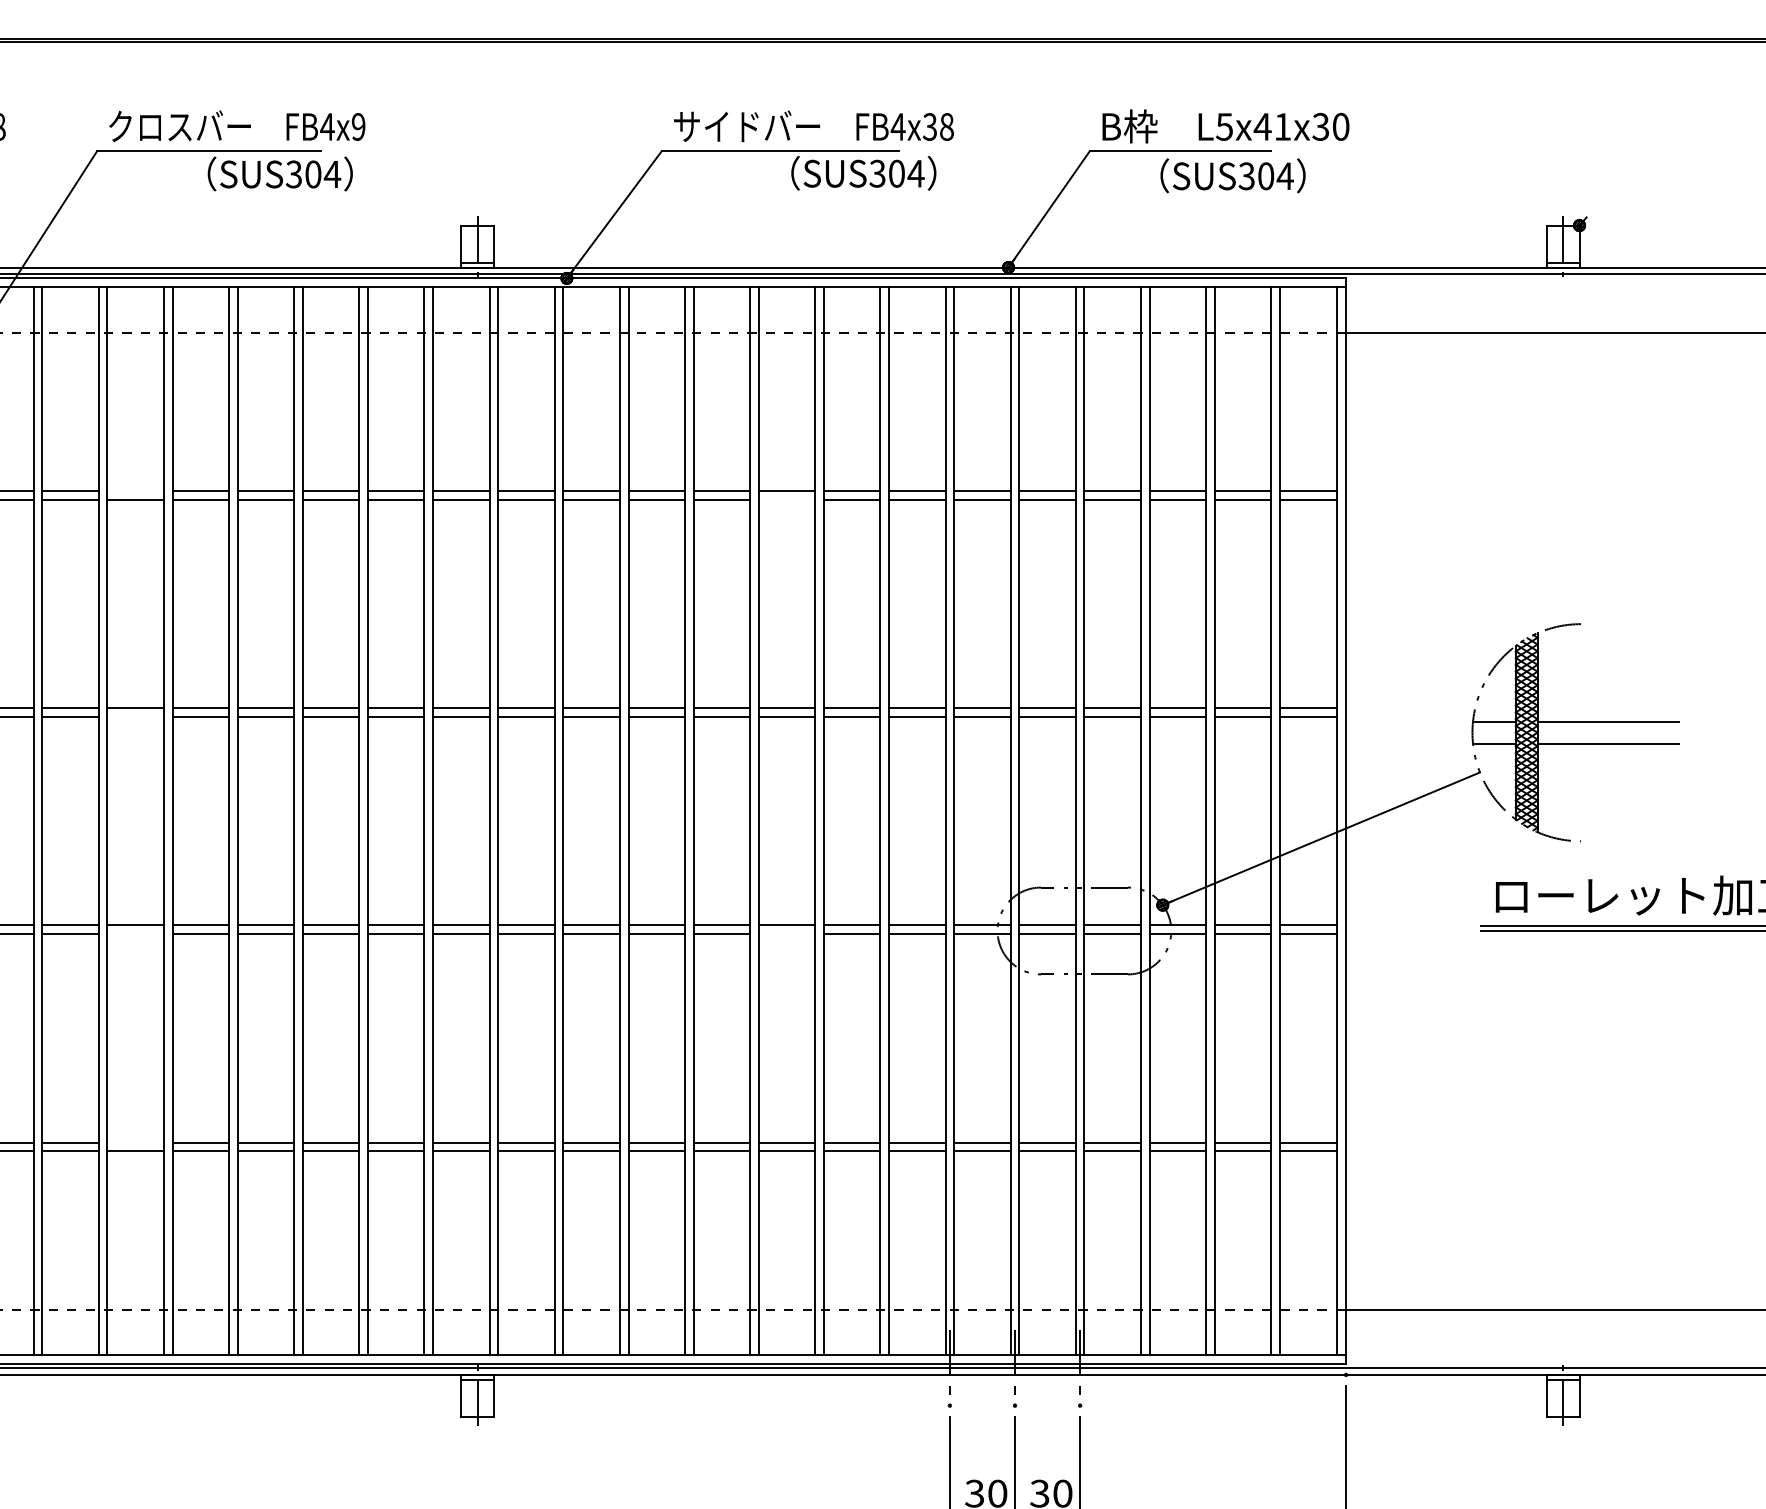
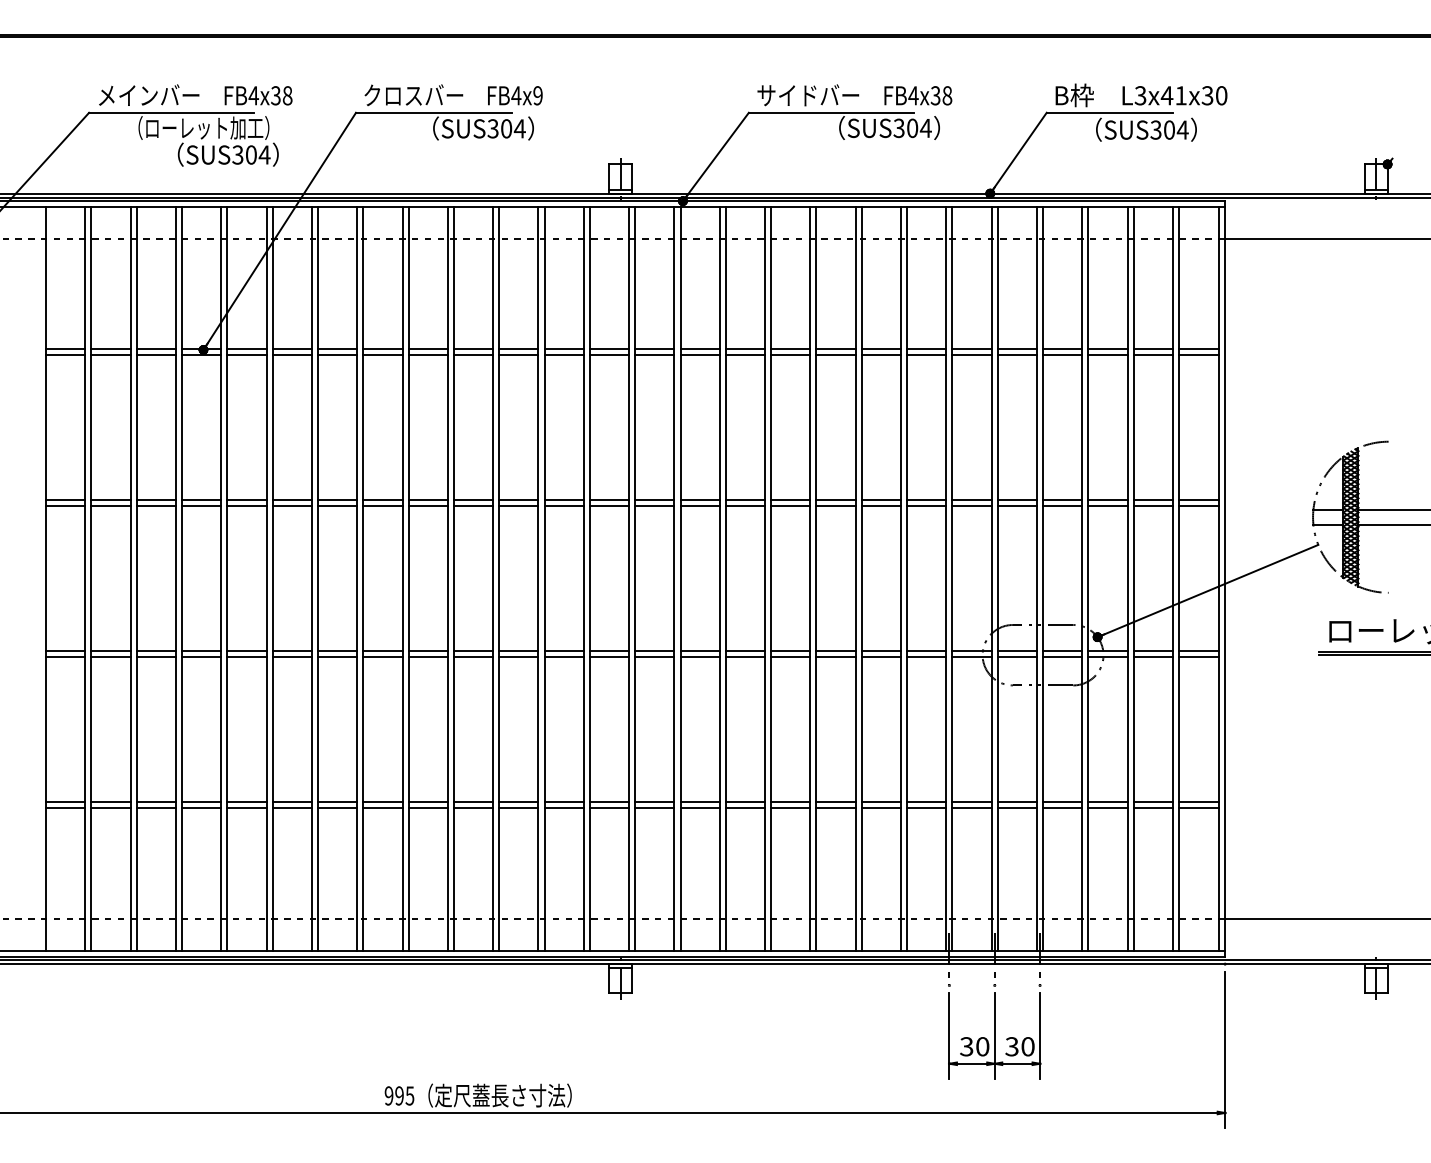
text: (1224, 126) -> (1140, 95), L5x41x30 -> L3x41x30
line: (135, 491) -> (382, 349), added
line: (786, 500) -> (835, 355), added
line: (135, 717) -> (382, 506), added
line: (135, 934) -> (382, 657), added
line: (786, 934) -> (835, 657), added
line: (135, 1142) -> (382, 802), added

